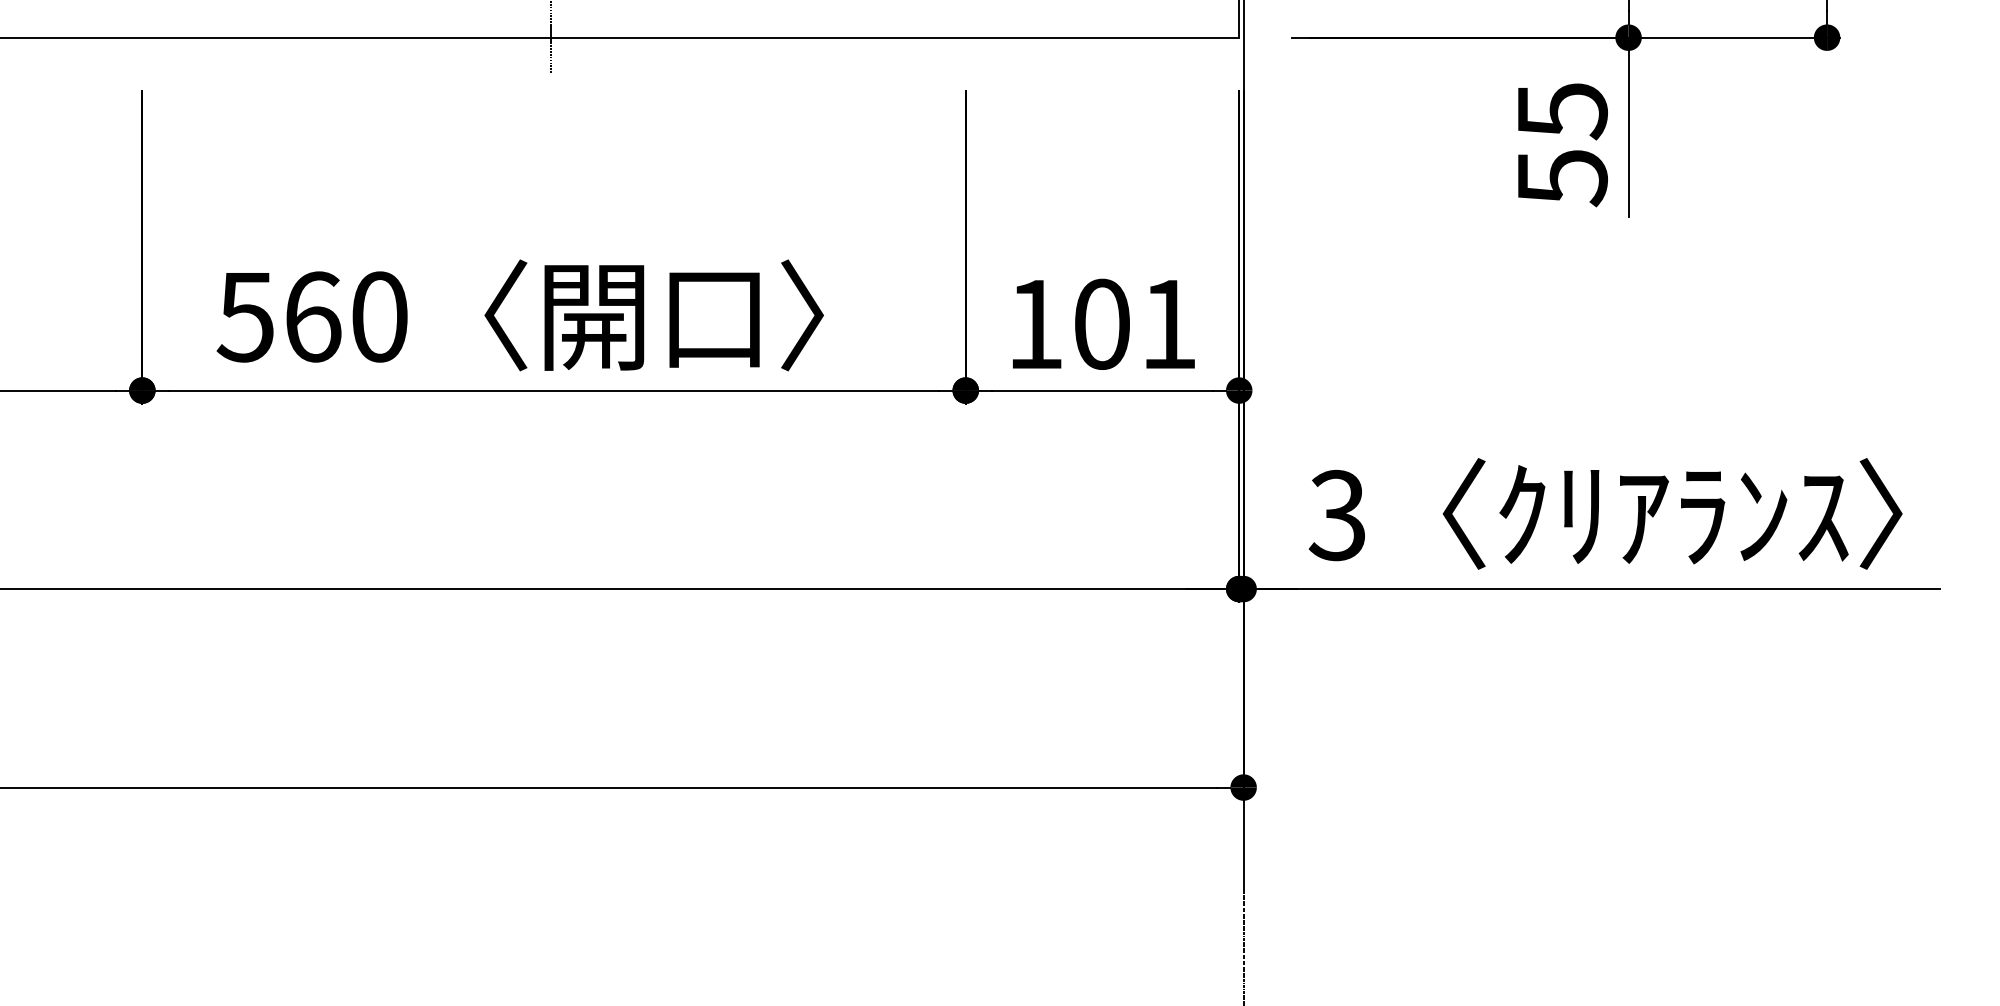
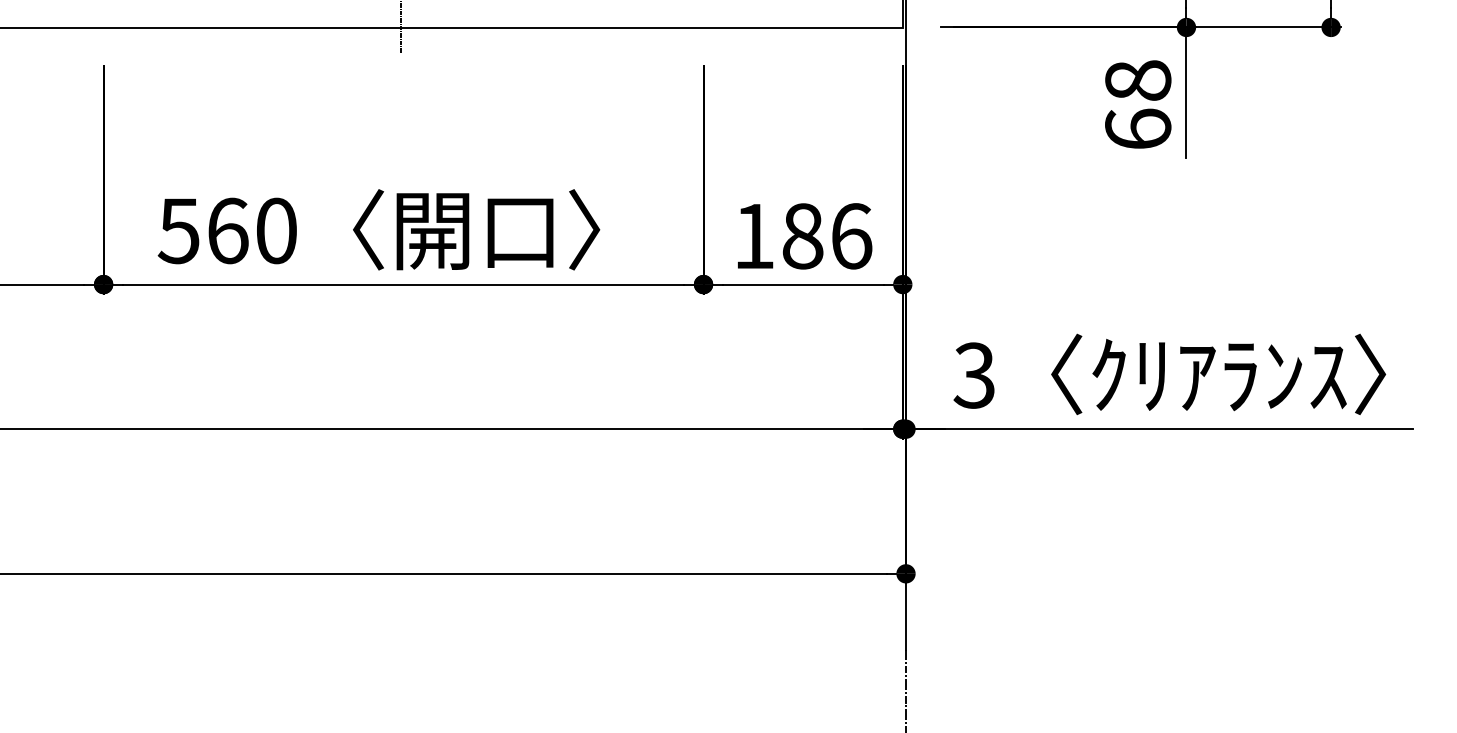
text: (1561, 144) -> (1137, 105), 55 -> 68
text: (1135, 323) -> (827, 235), 101 -> 186

